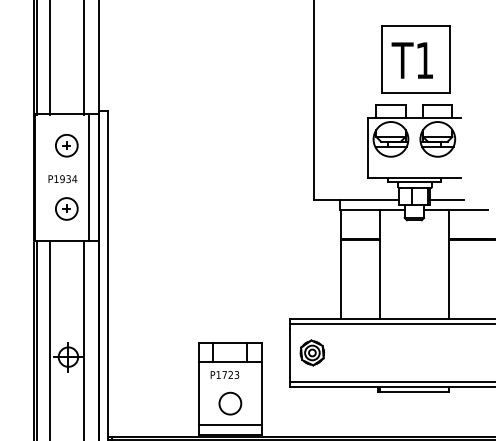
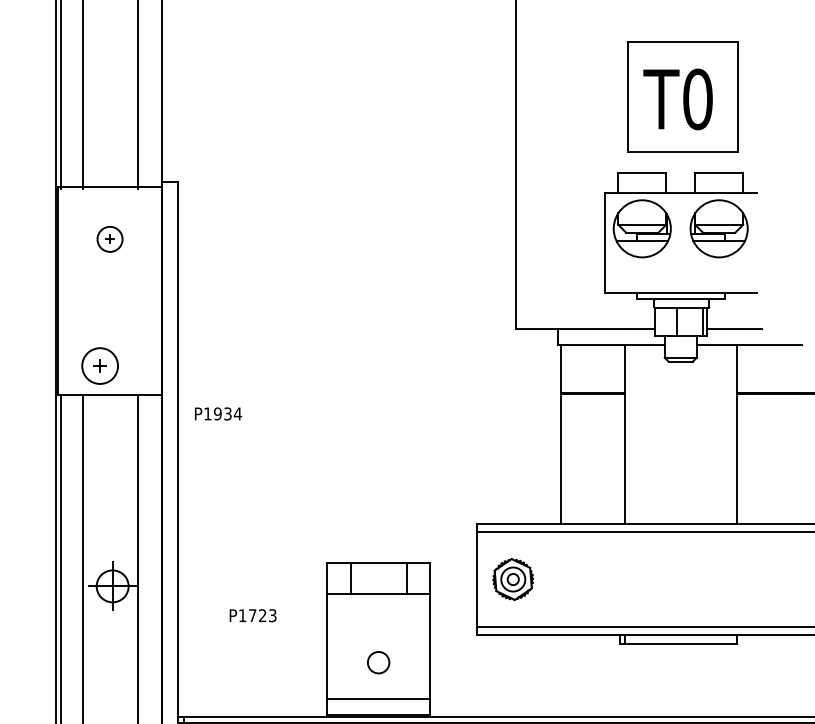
text: (424, 60) -> (697, 99), T1 -> T0
part: (66, 145) -> (109, 238), size x0.7
line: (88, 177) -> (145, 291), removed
text: (62, 179) -> (217, 414), moved
part: (66, 208) -> (99, 365), moved
text: (224, 374) -> (252, 614), moved
circle: (230, 403) -> (378, 662), size x0.6

